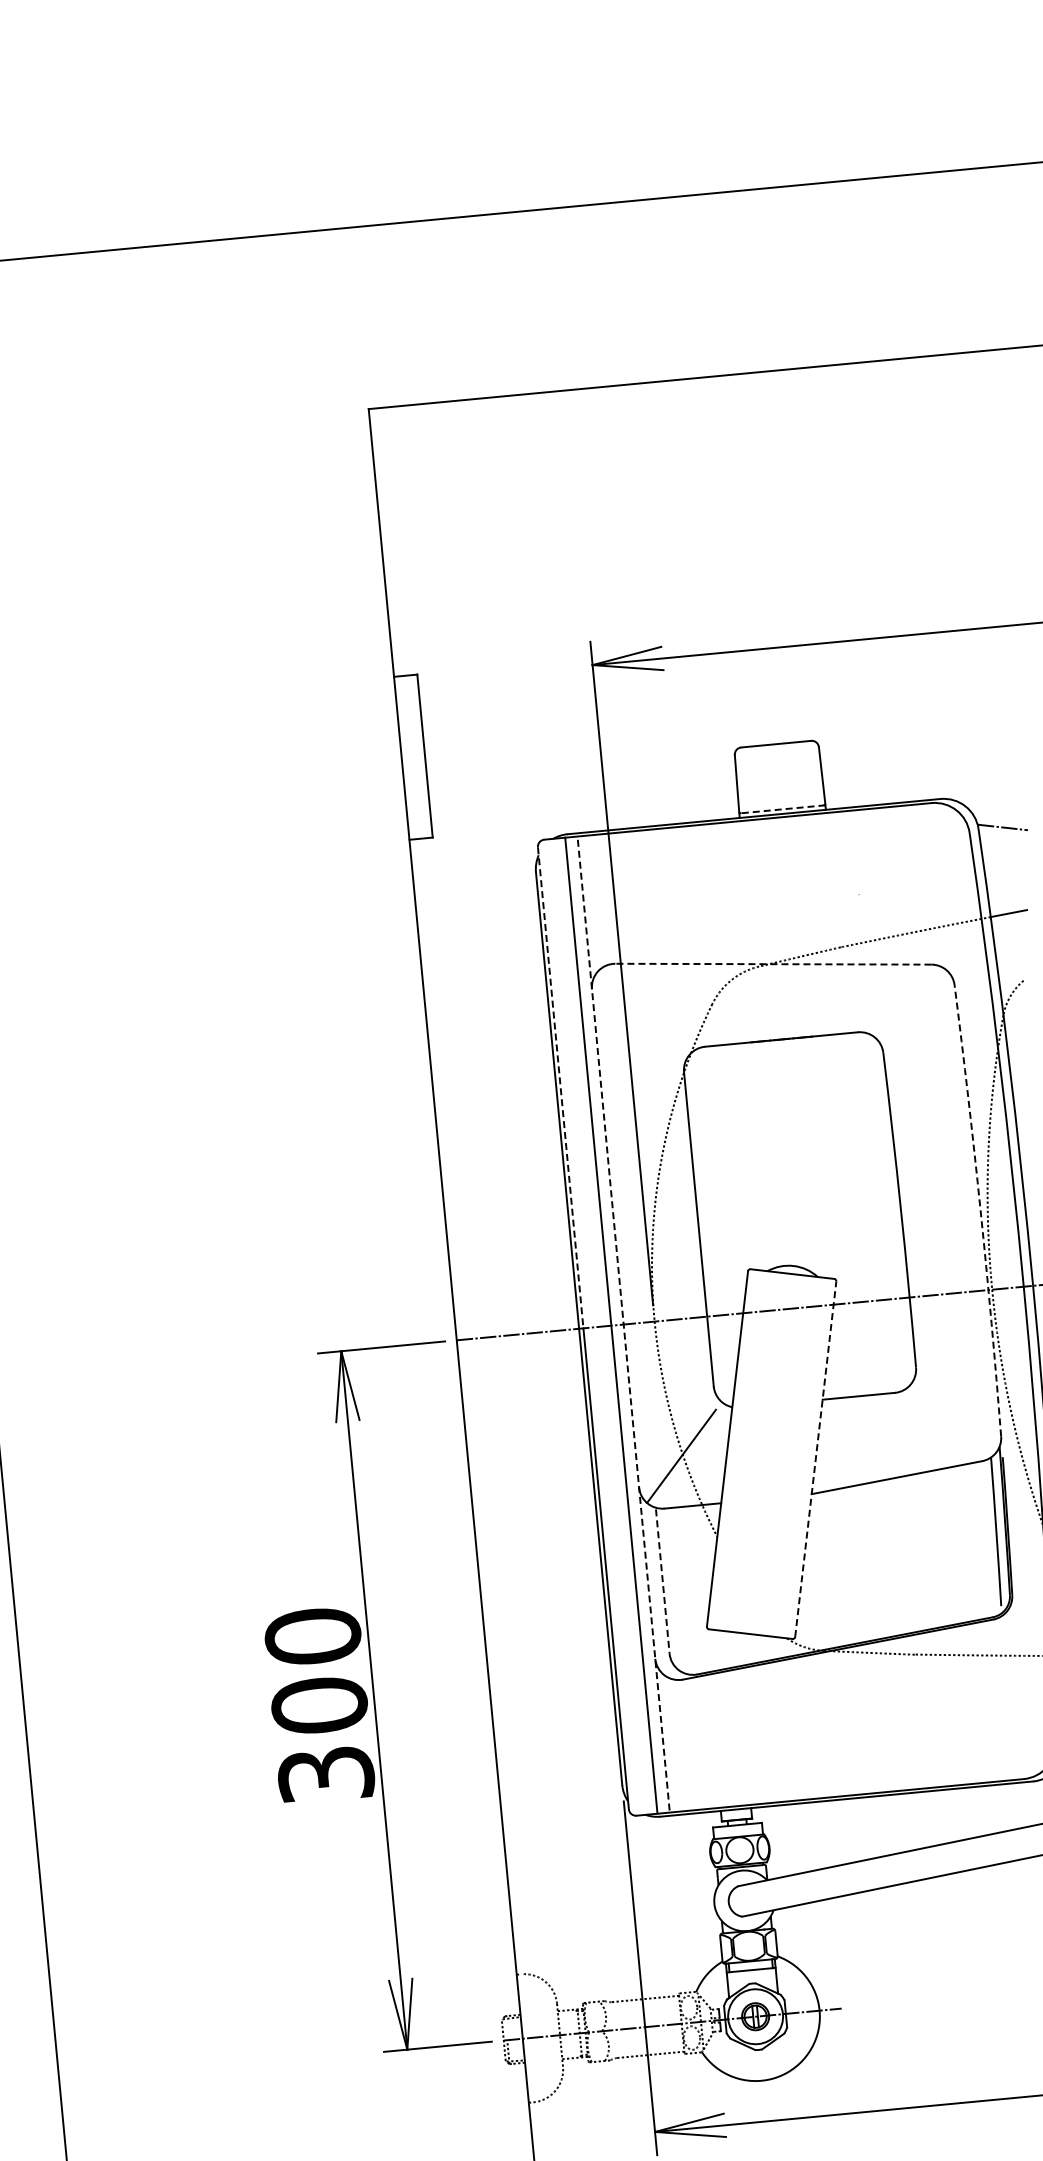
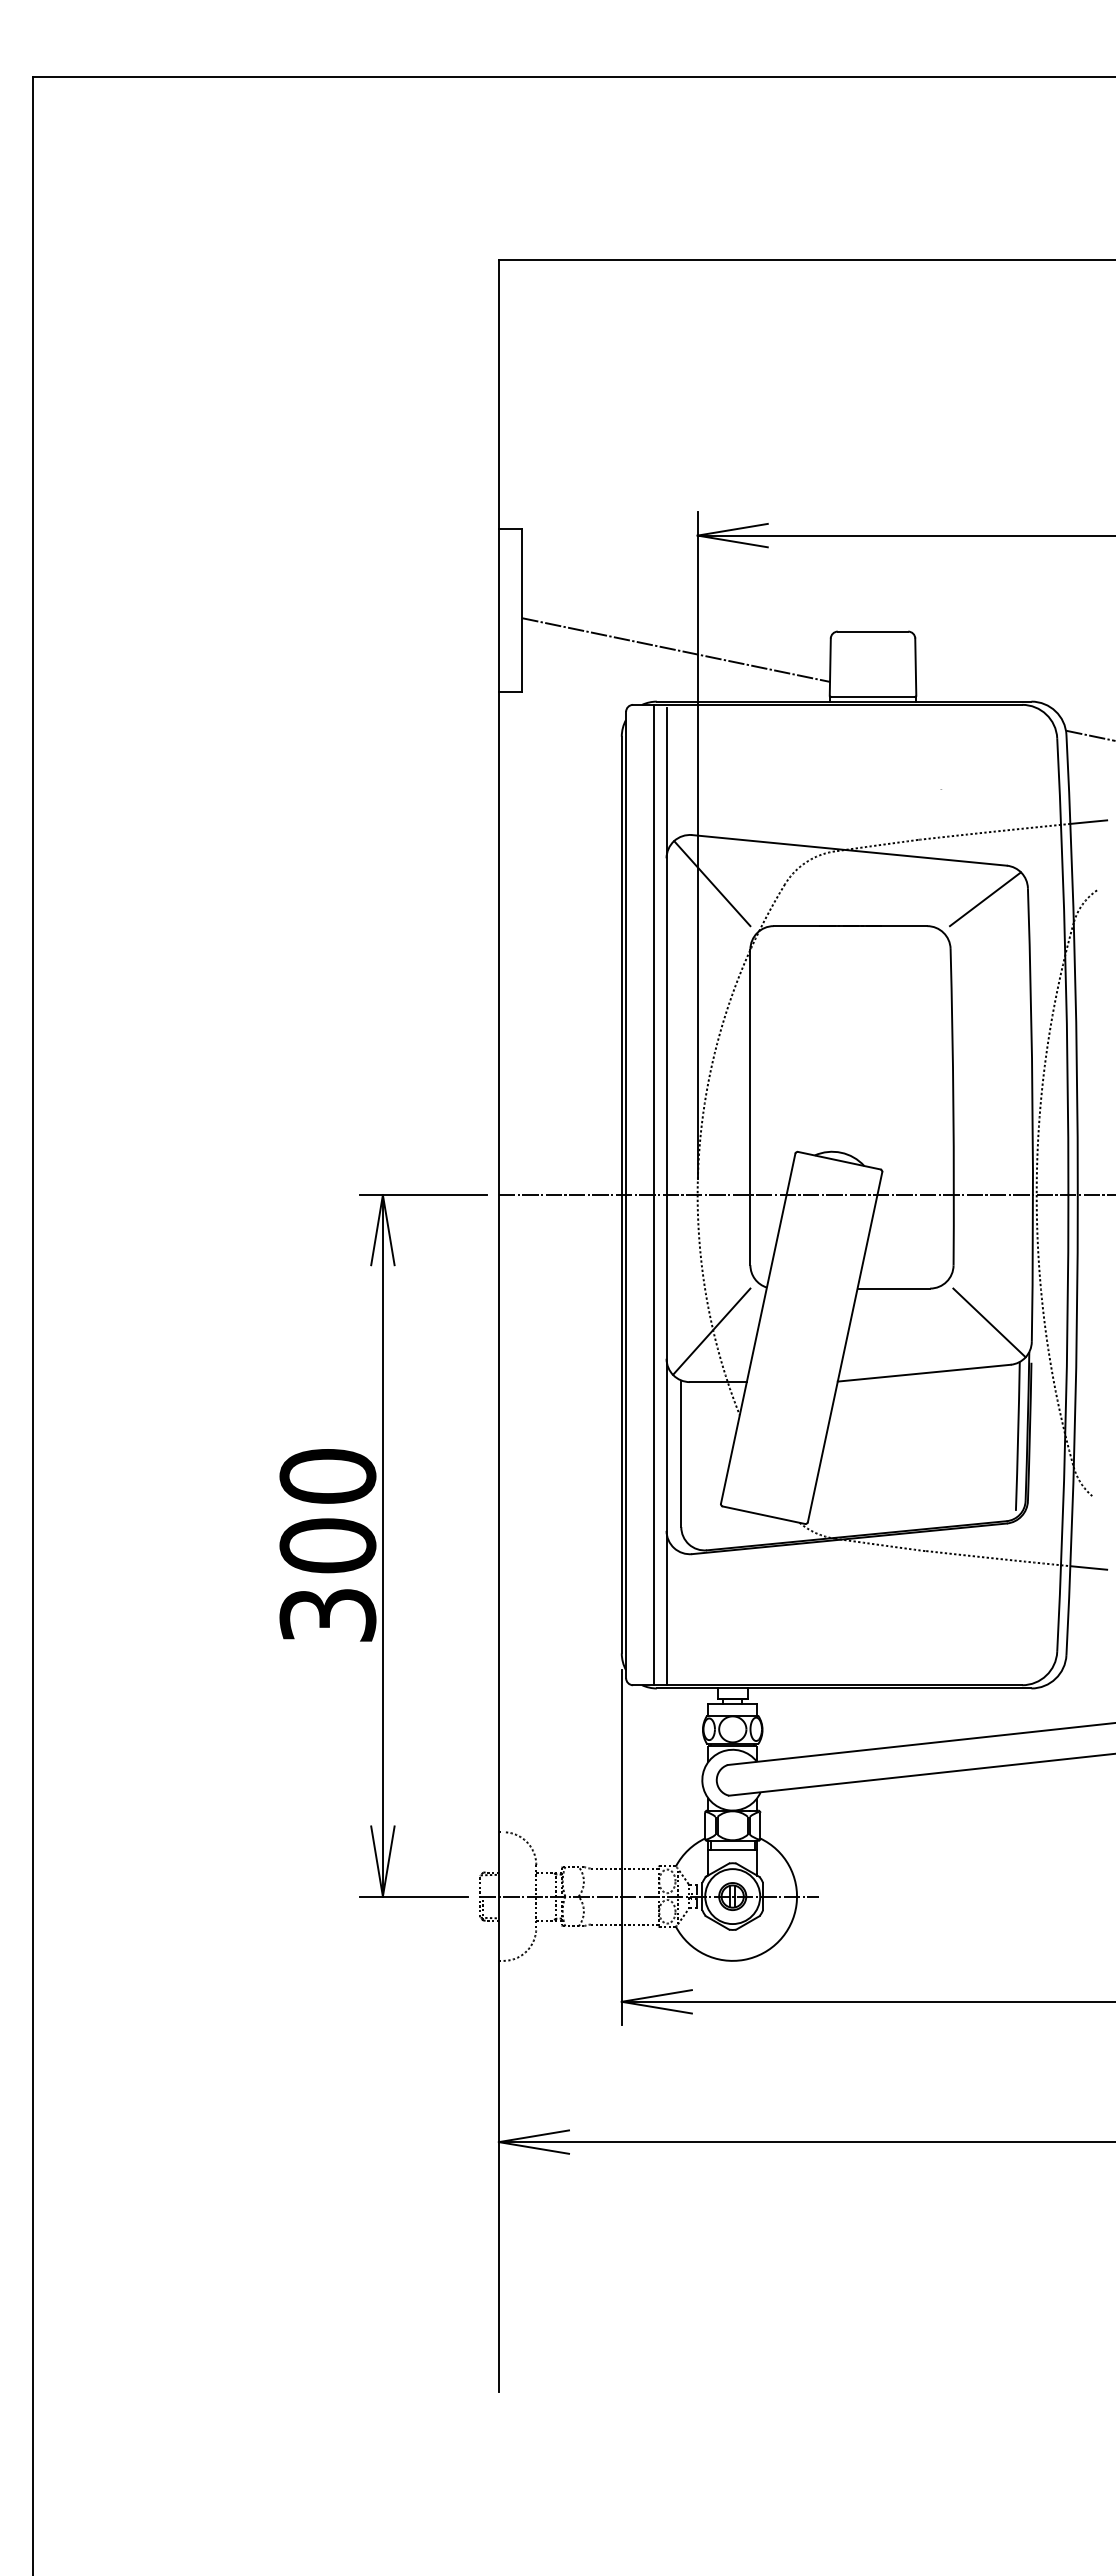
line: (582, 780) -> (676, 649), added
line: (781, 809) -> (872, 697), dashed -> solid
line: (773, 964) -> (849, 850), dashed -> solid
line: (913, 1000) -> (985, 899), added
line: (640, 1010) -> (712, 883), added
line: (561, 1087) -> (626, 953), dashed -> solid
arc: (980, 1210) -> (1032, 1115), dashed -> solid
line: (623, 1326) -> (666, 1196), dashed -> solid
line: (957, 1421) -> (989, 1322), added
line: (816, 1459) -> (845, 1347), dashed -> solid
line: (663, 1582) -> (681, 1455), dashed -> solid

